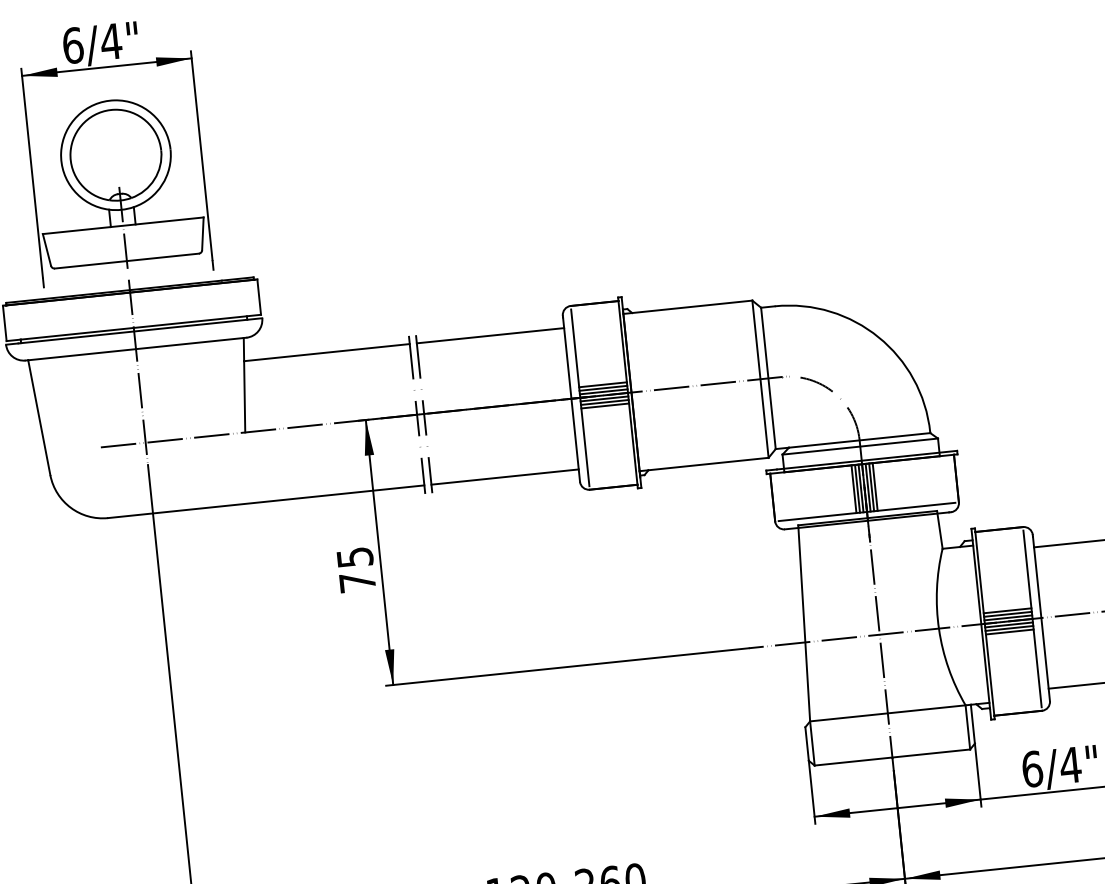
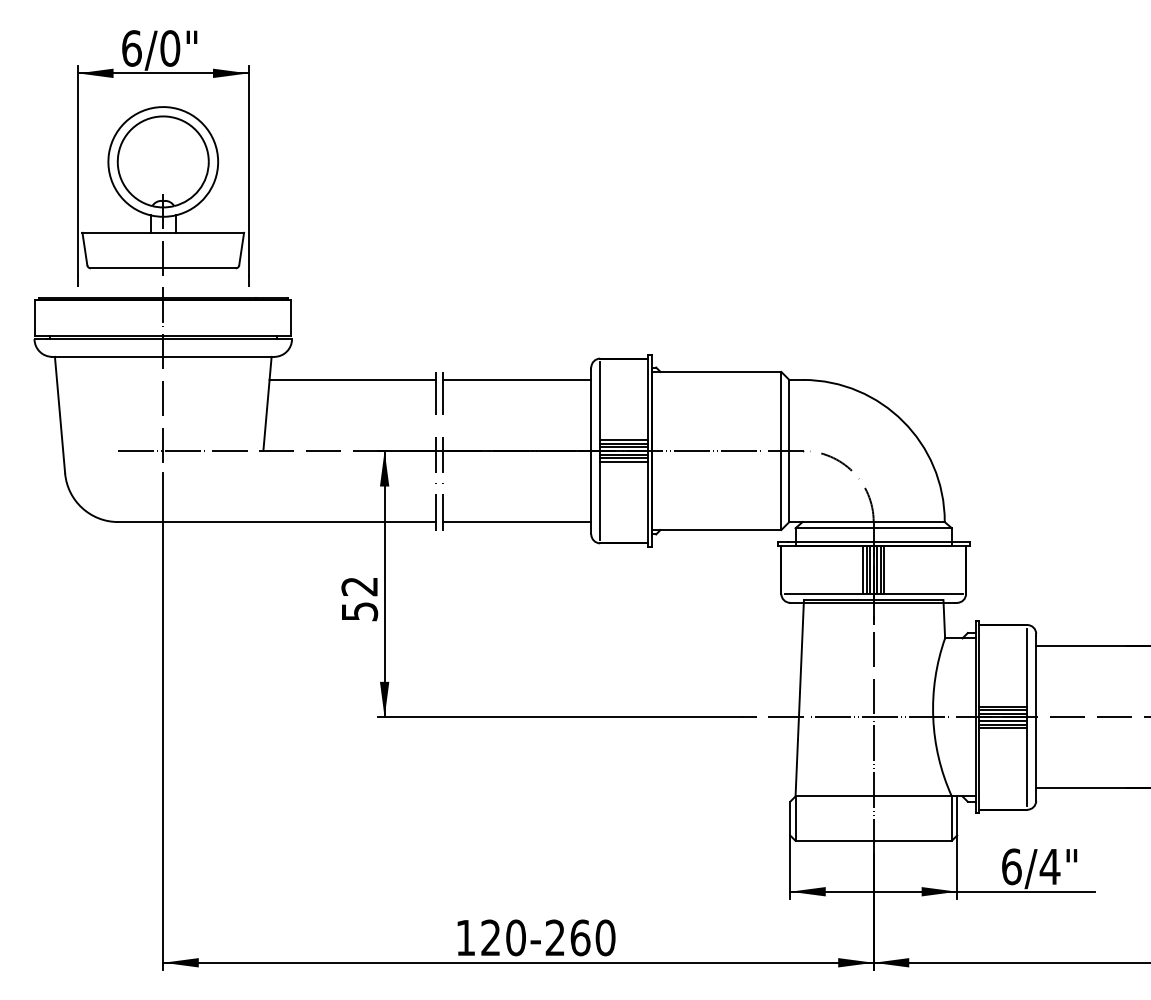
text: (110, 41) -> (169, 48), 6/4" -> 6/0"
text: (356, 570) -> (359, 599), 75 -> 52

